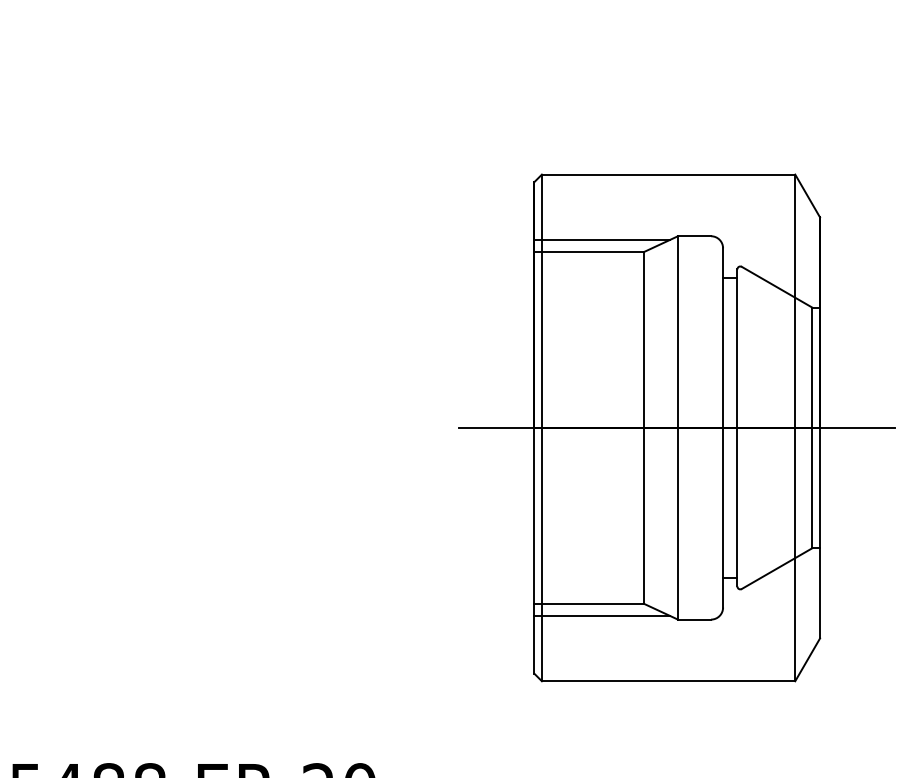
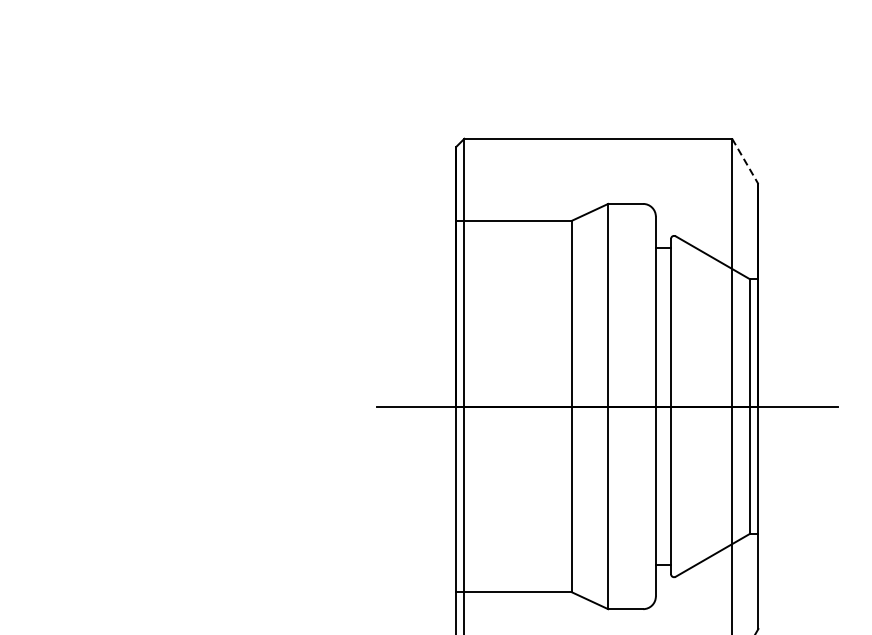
line: (807, 196) -> (745, 161), solid -> dashed
line: (601, 240) -> (527, 208), removed
line: (601, 615) -> (527, 604), removed

